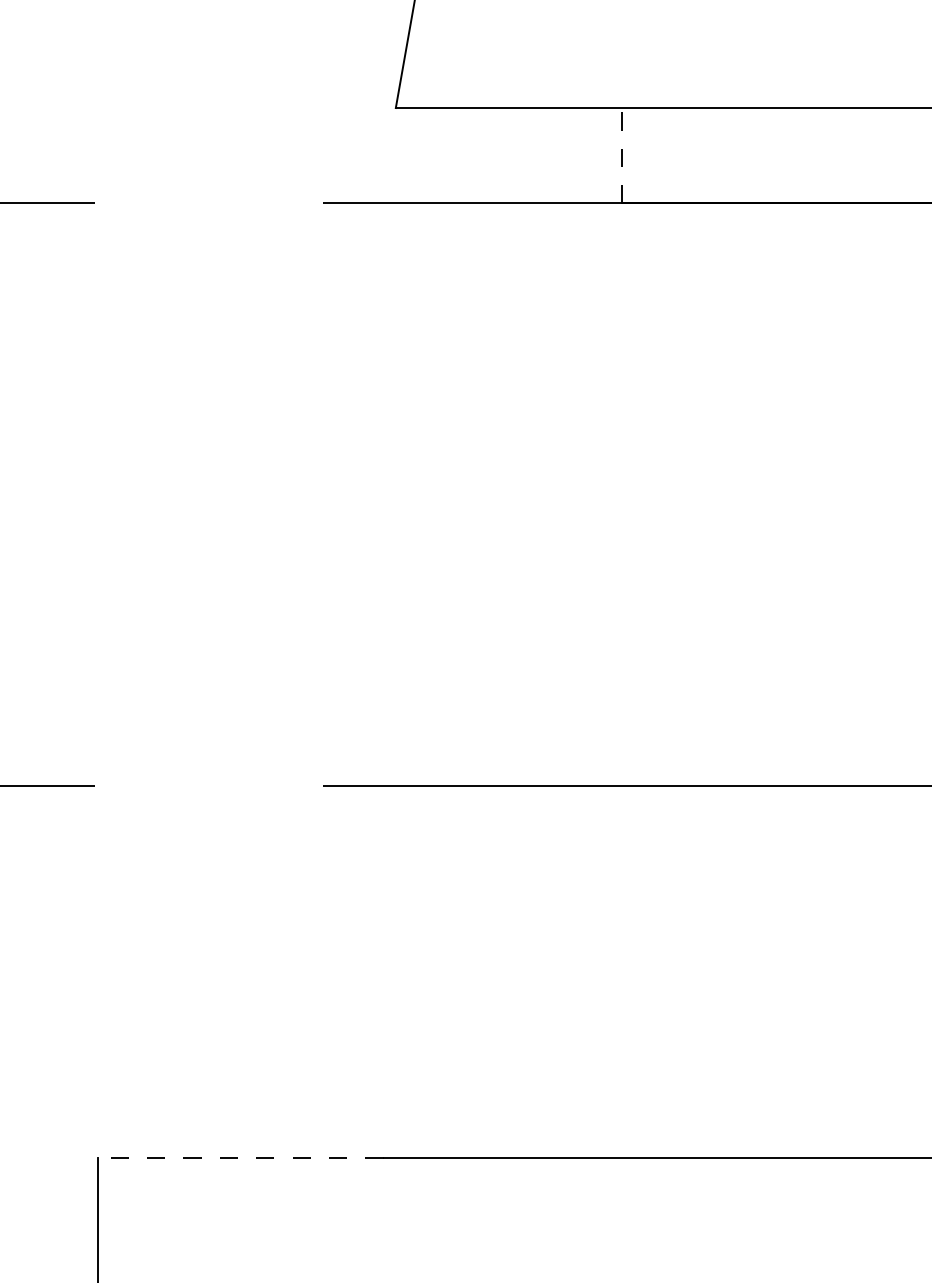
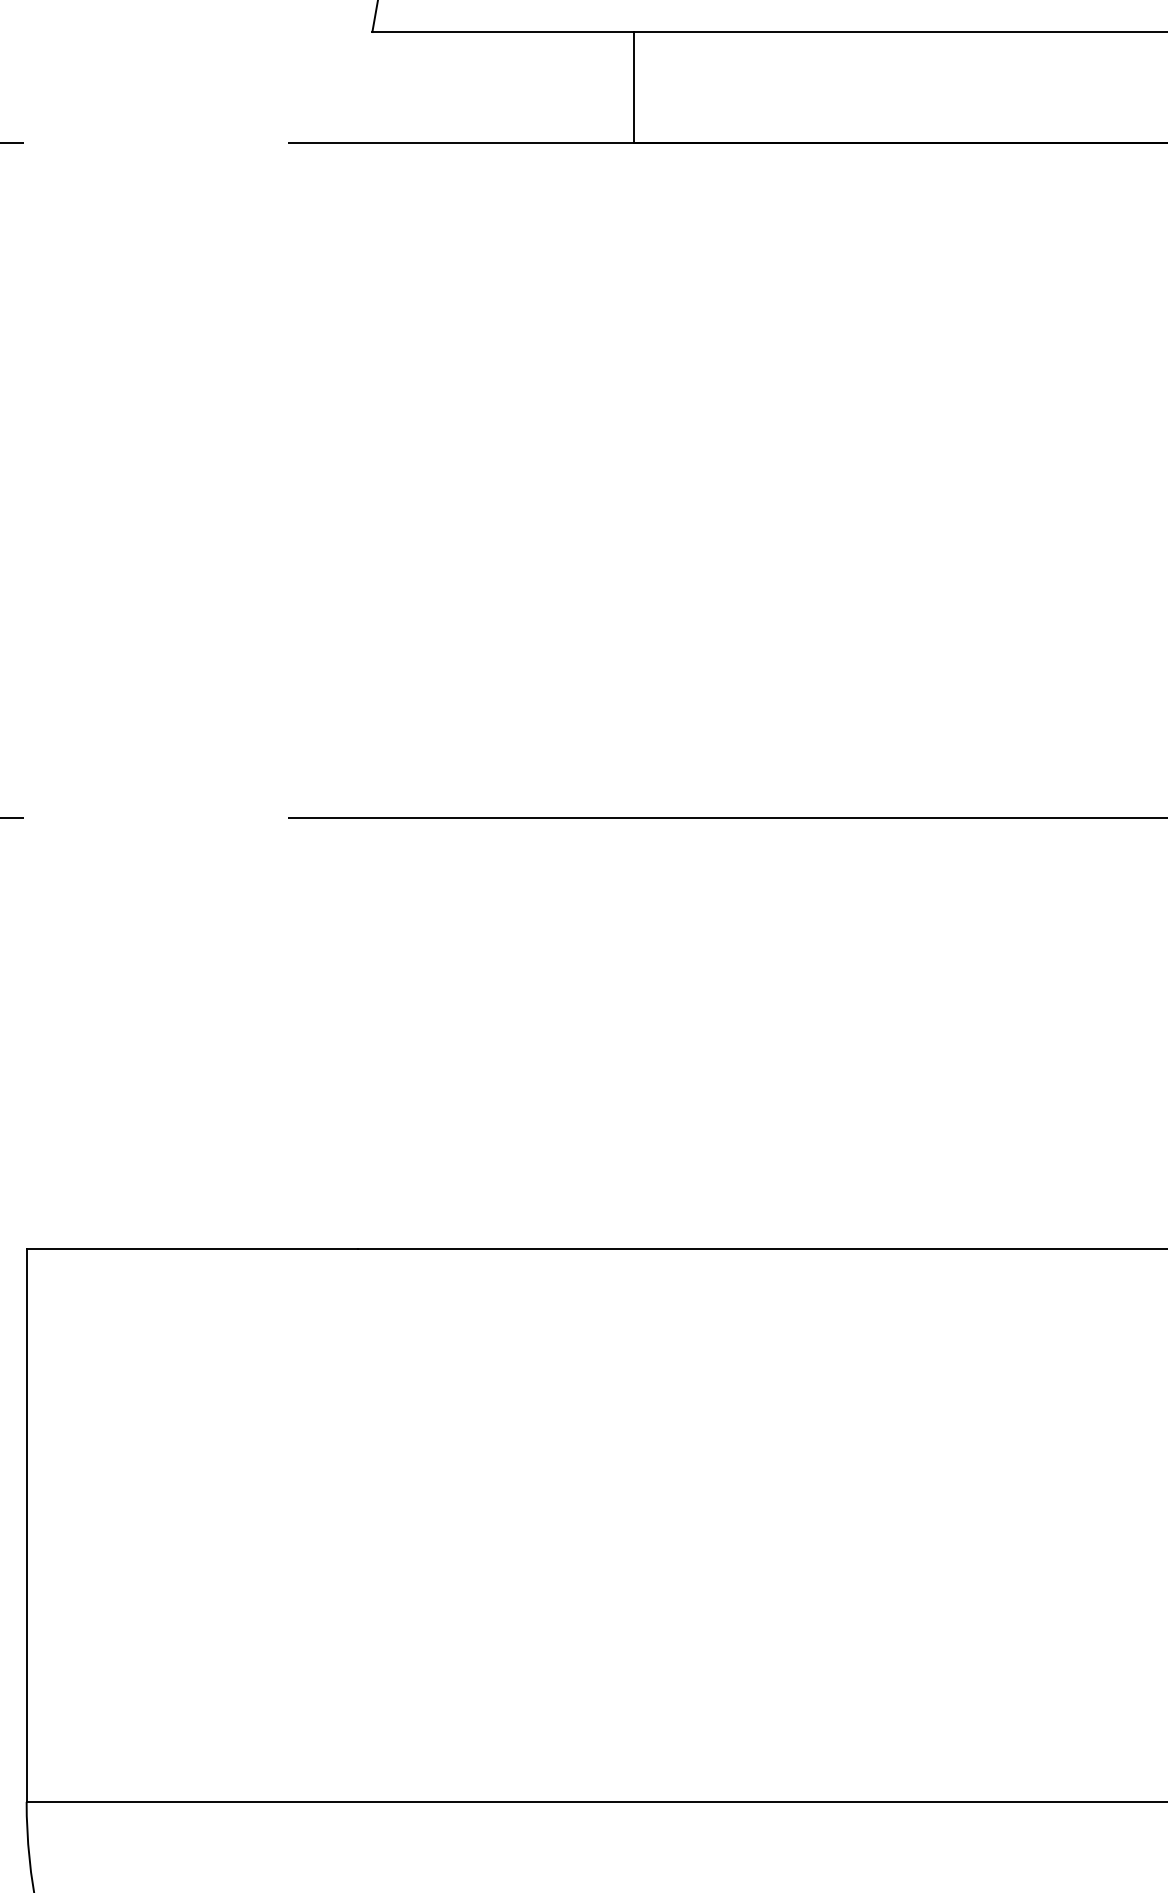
line: (621, 154) -> (634, 86), dashed -> solid
line: (240, 1157) -> (192, 1248), dashed -> solid

